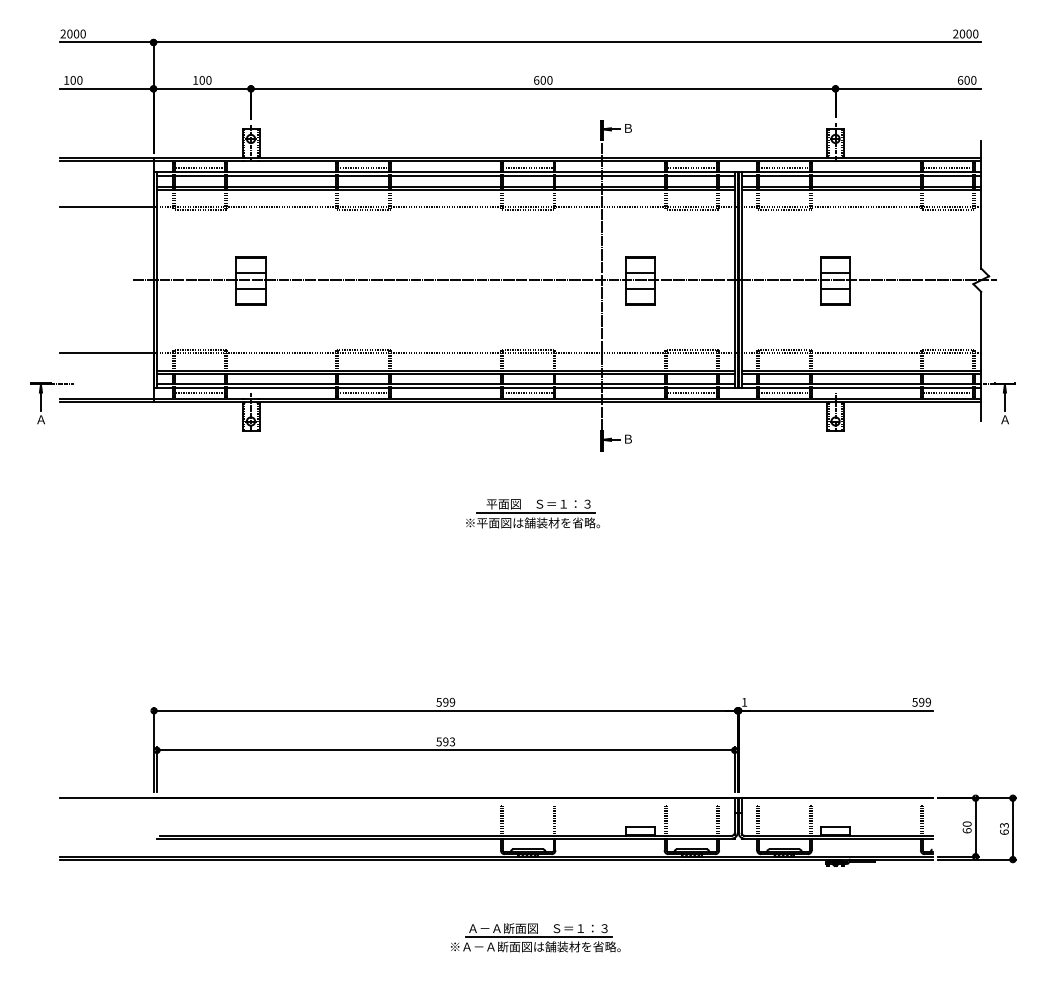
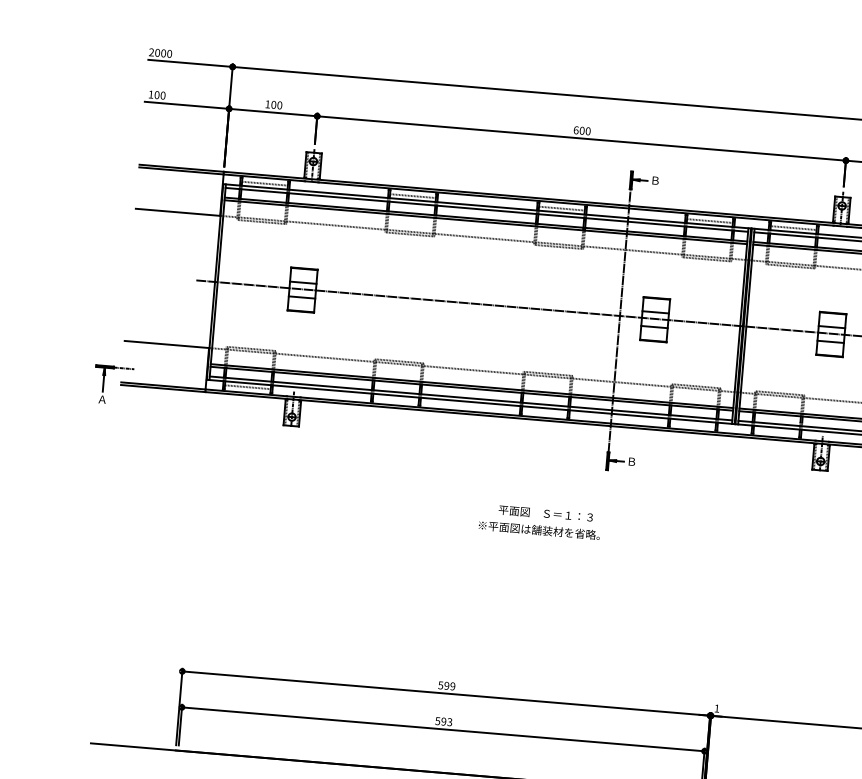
line: (363, 392) -> (395, 399), removed
line: (527, 392) -> (544, 411), removed
line: (691, 392) -> (692, 424), removed
line: (784, 392) -> (776, 431), removed
line: (535, 512) -> (542, 521), removed

